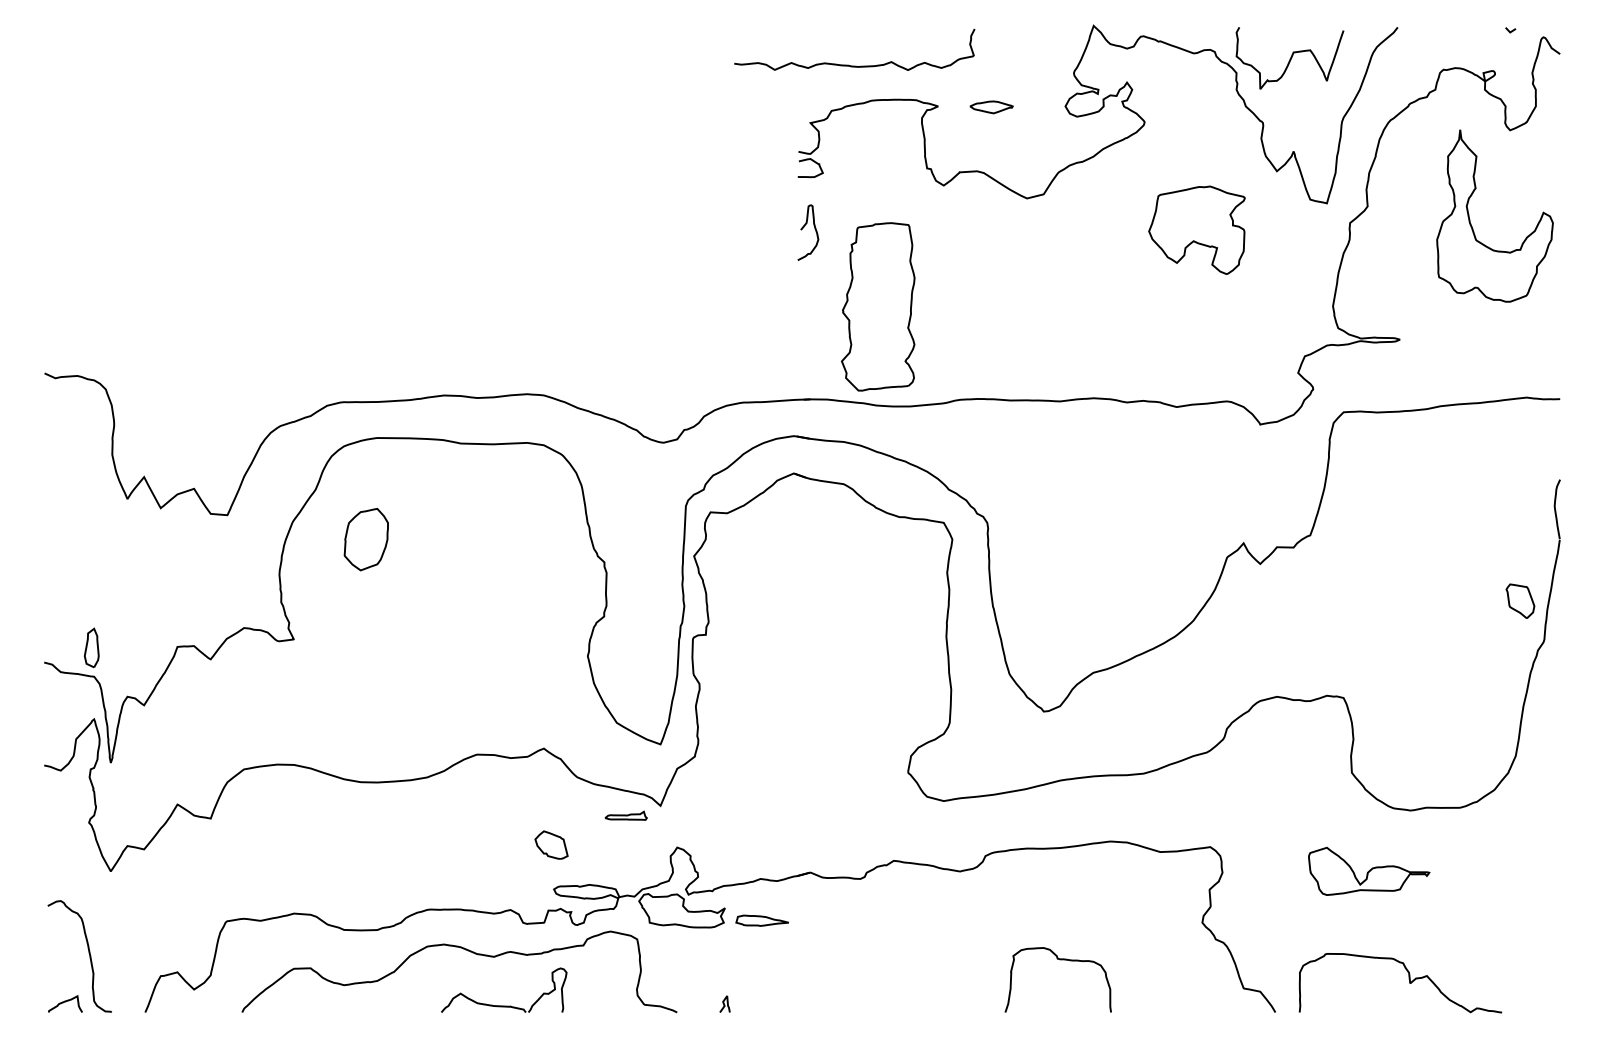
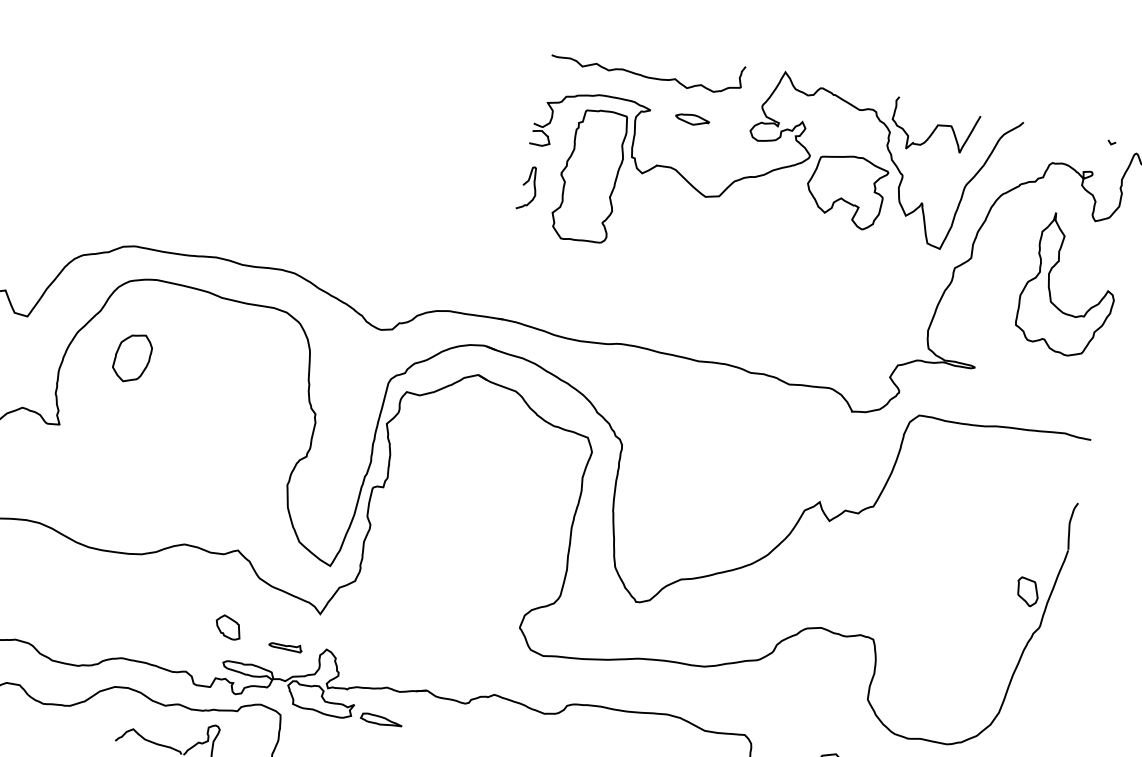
curve: (854, 65) -> (645, 75), moved
part: (1196, 229) -> (845, 189), moved
part: (878, 306) -> (590, 175), moved
part: (625, 815) -> (285, 645), moved

